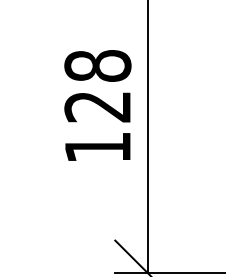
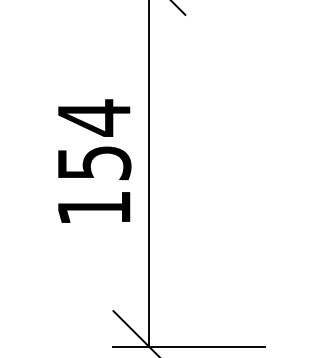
text: (98, 85) -> (94, 139), 128 -> 154

